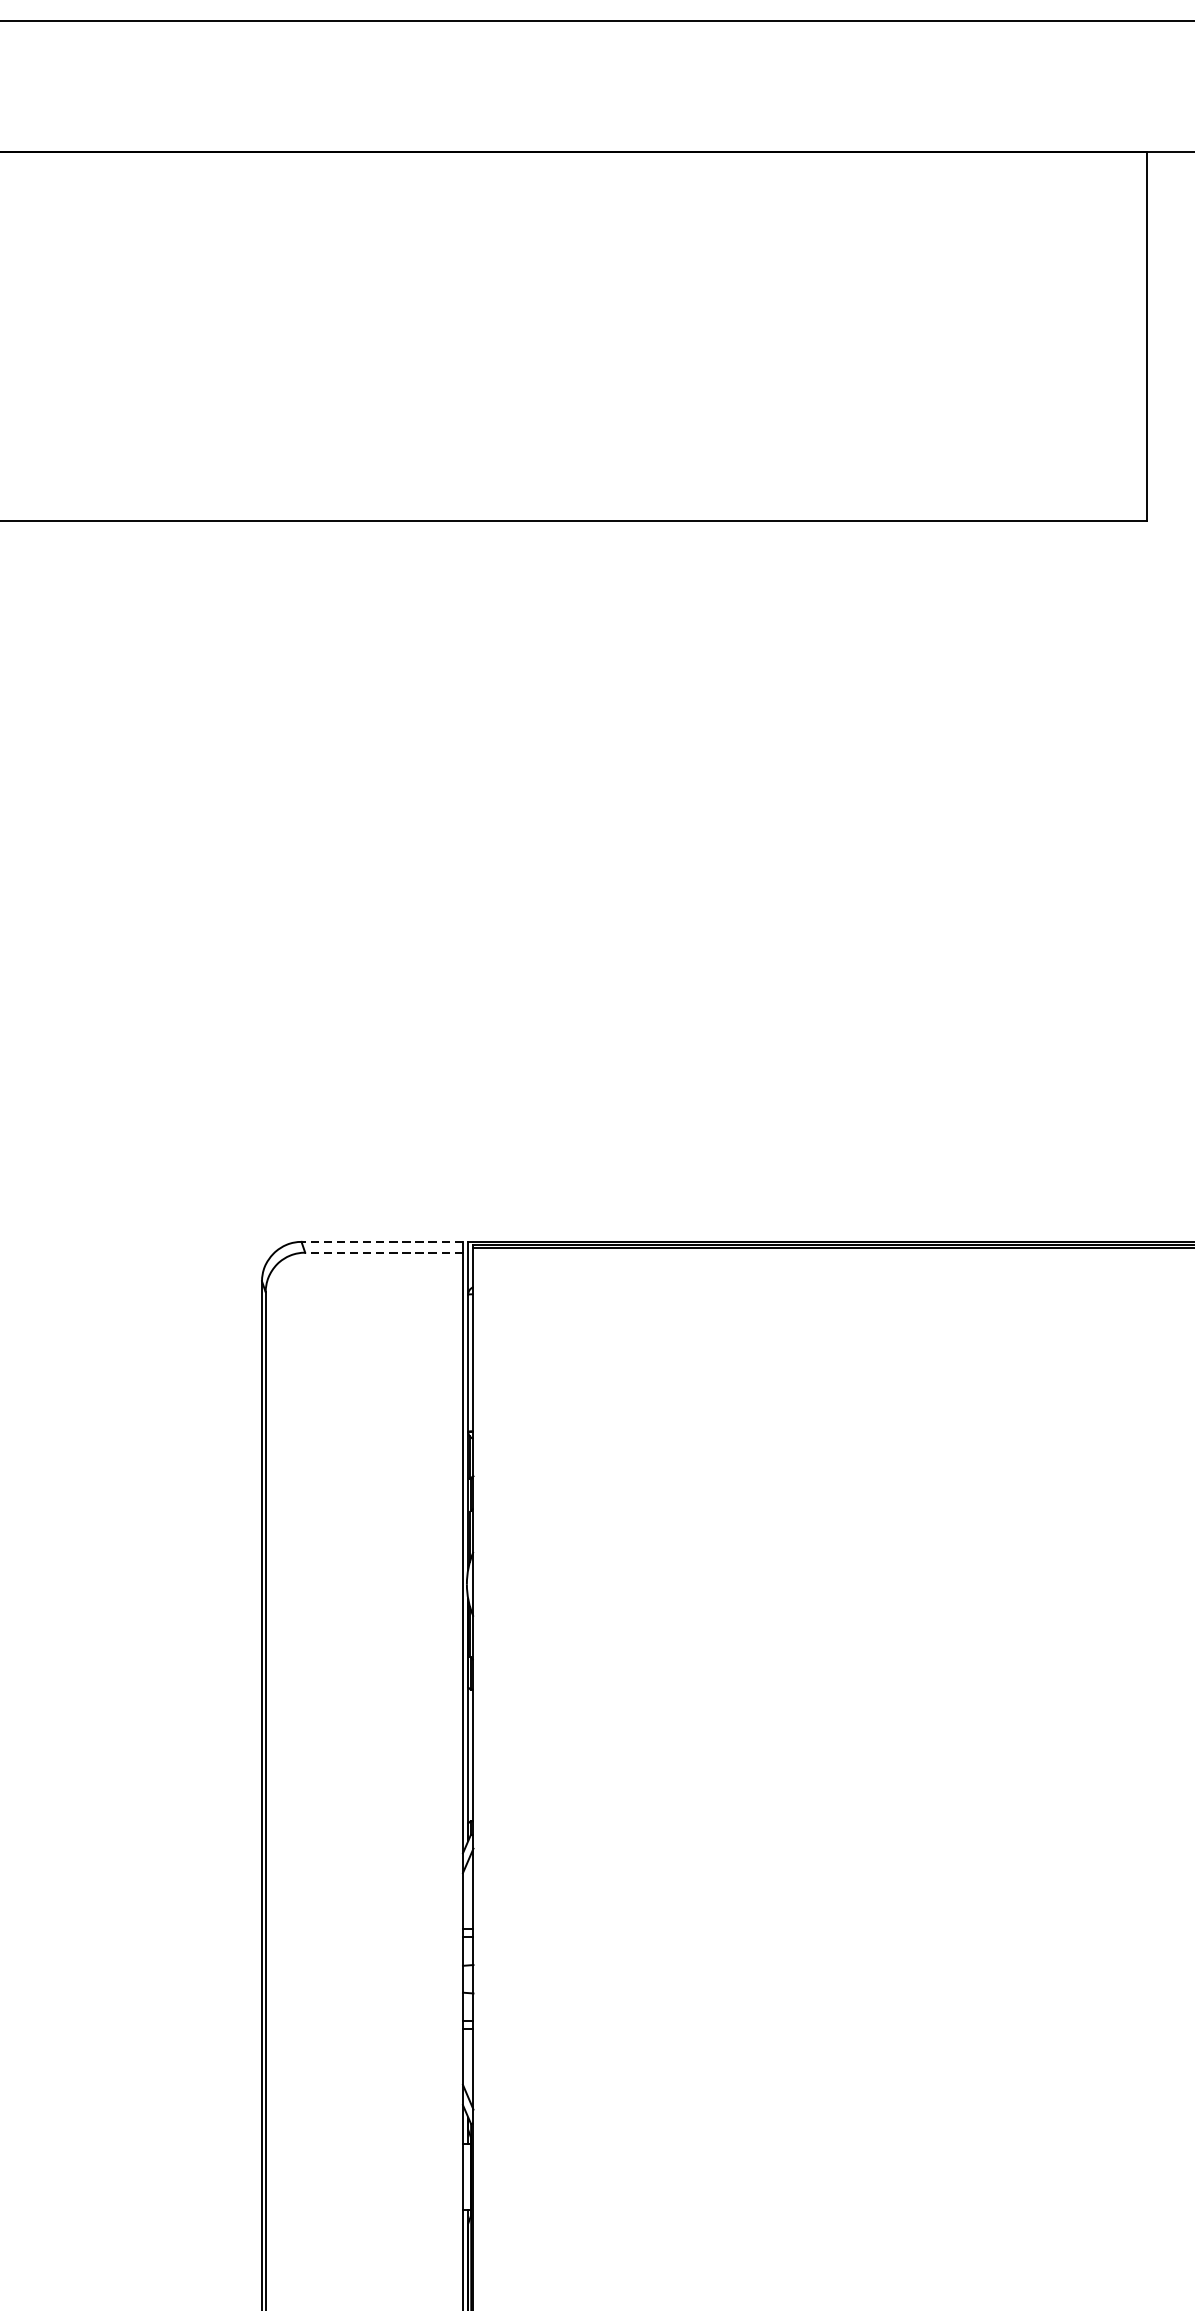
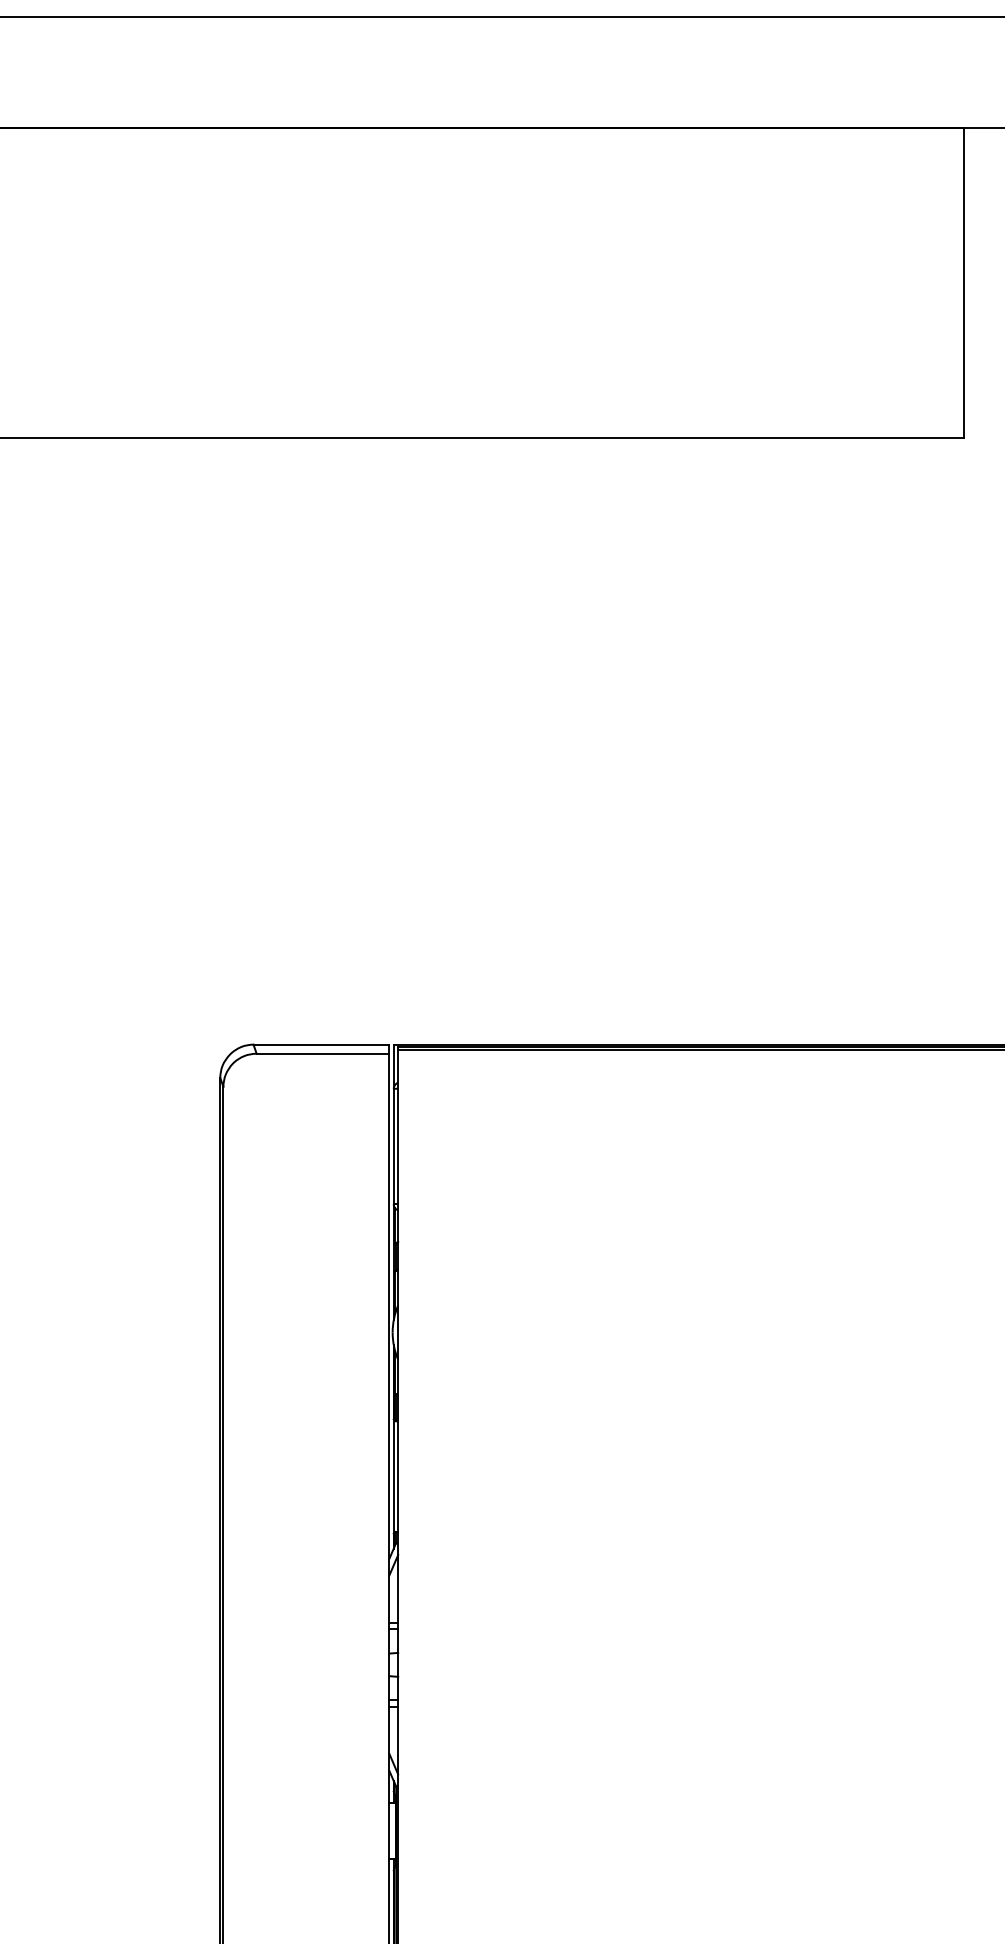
line: (382, 1241) -> (321, 1044), dashed -> solid
line: (383, 1252) -> (322, 1053), dashed -> solid

